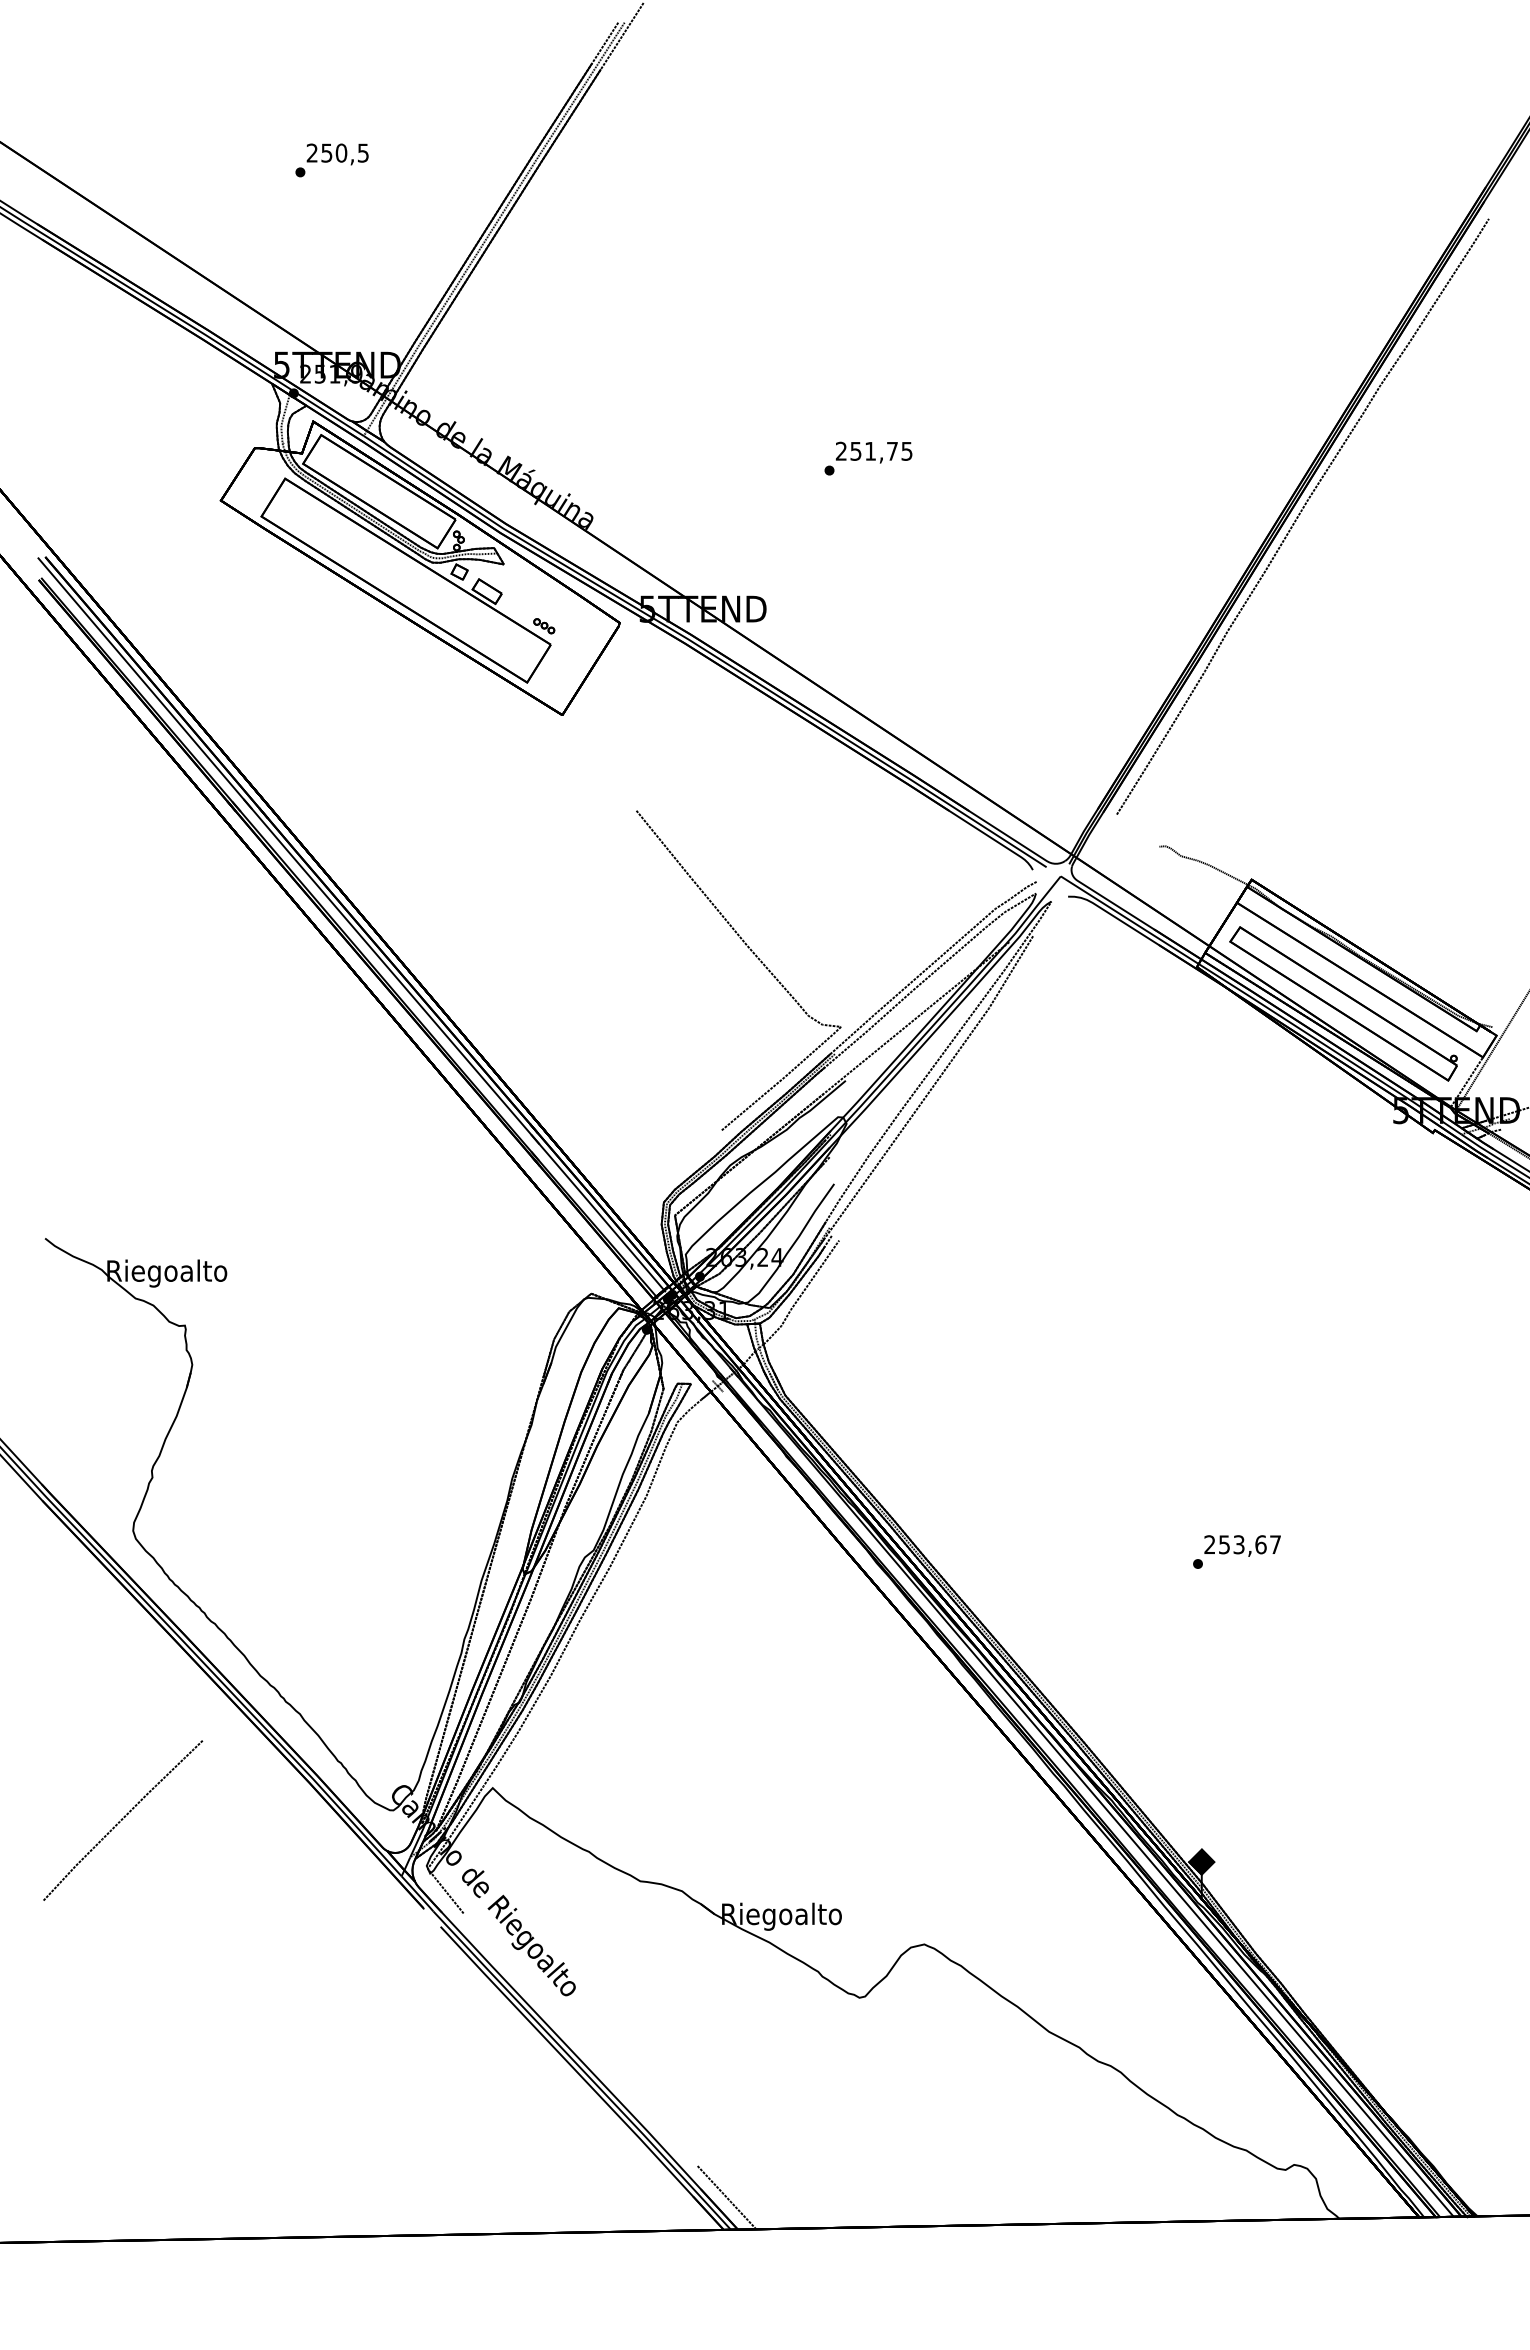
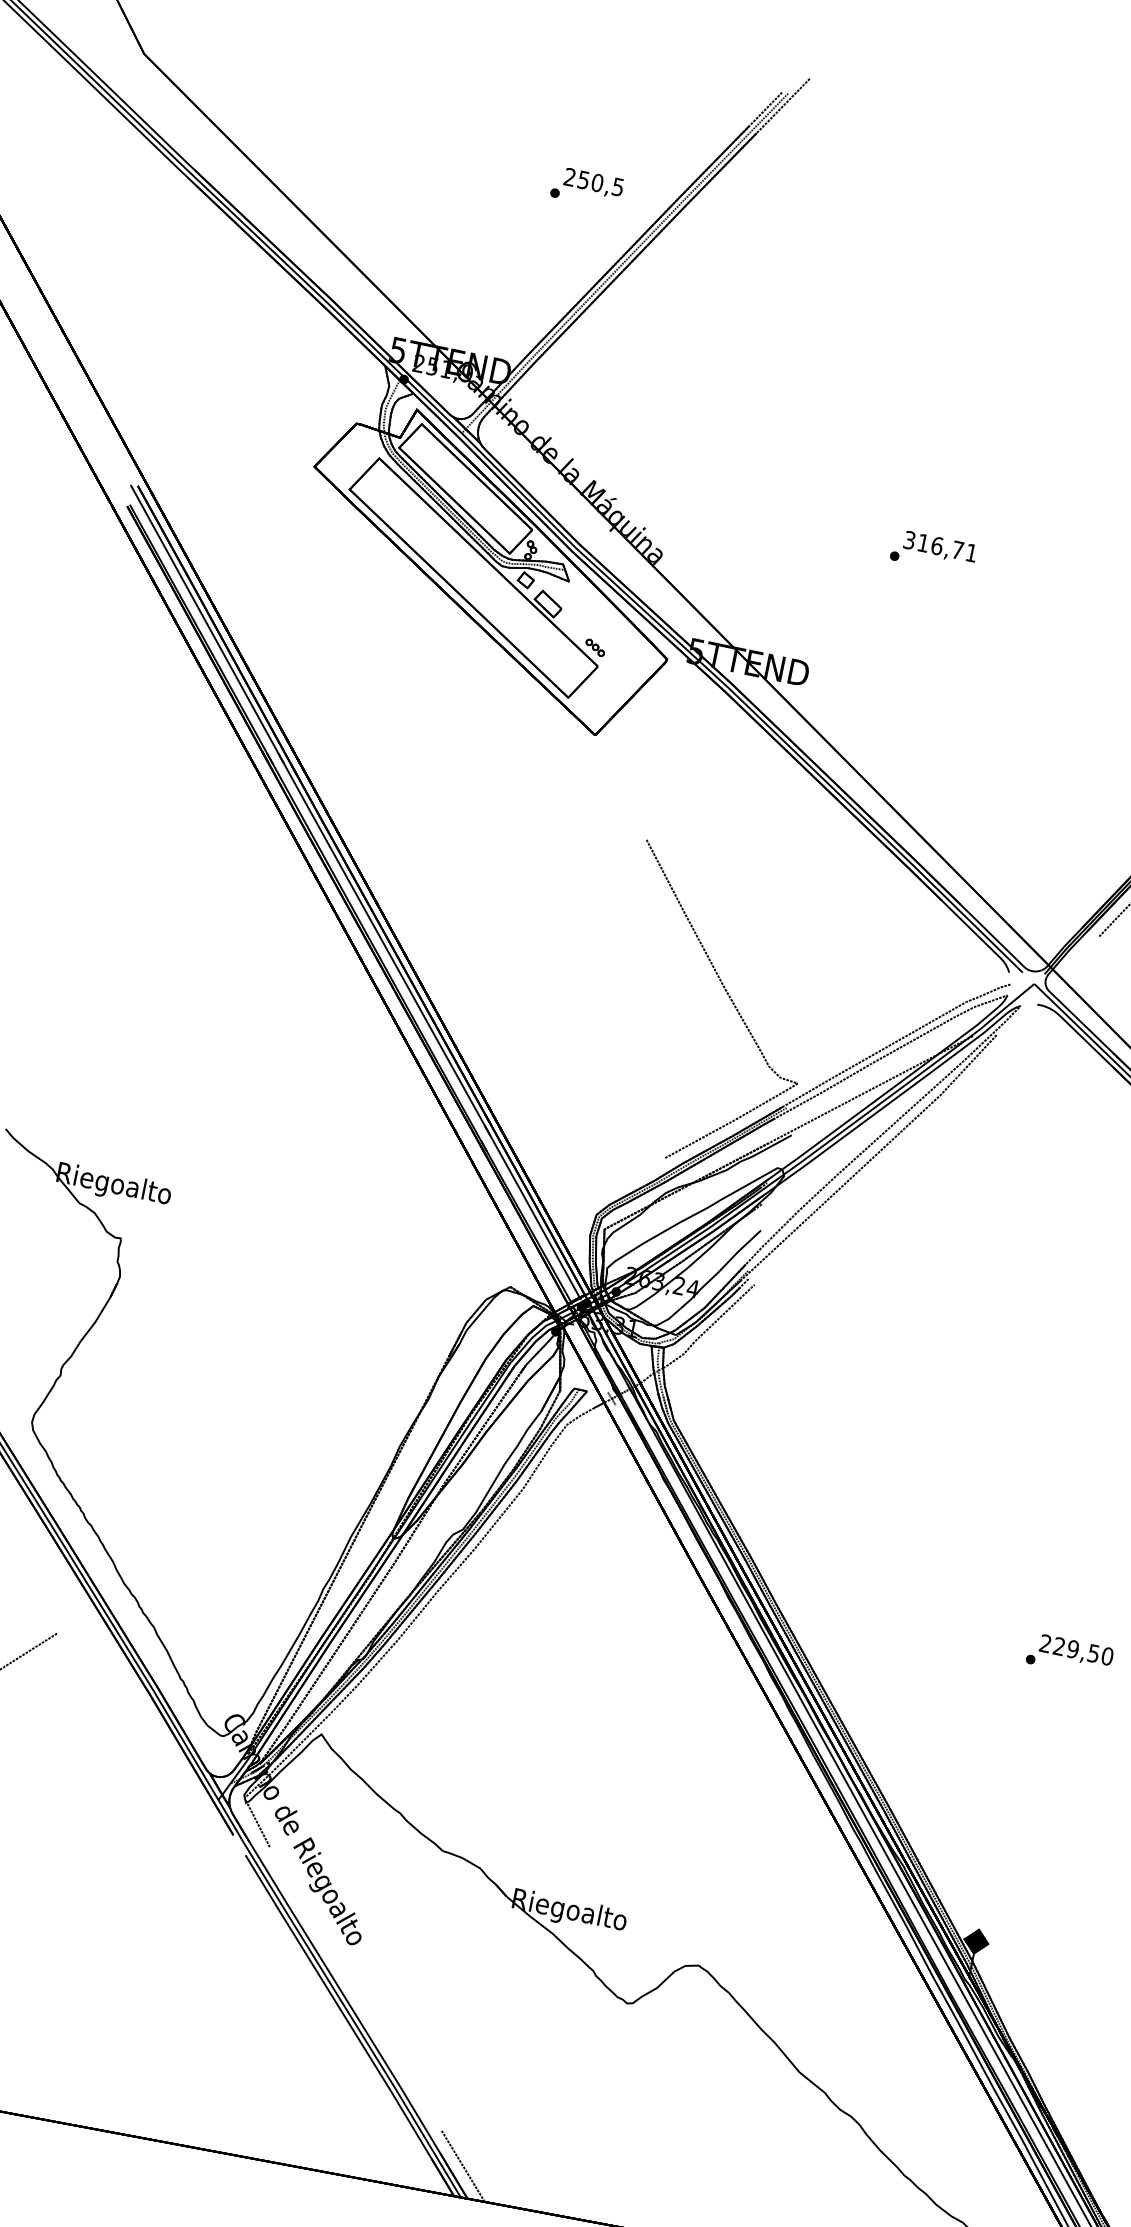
text: (331, 160) -> (586, 187), moved
text: (874, 450) -> (941, 545), 251,75 -> 316,71
text: (1250, 1544) -> (1083, 1651), 253,67 -> 229,50

